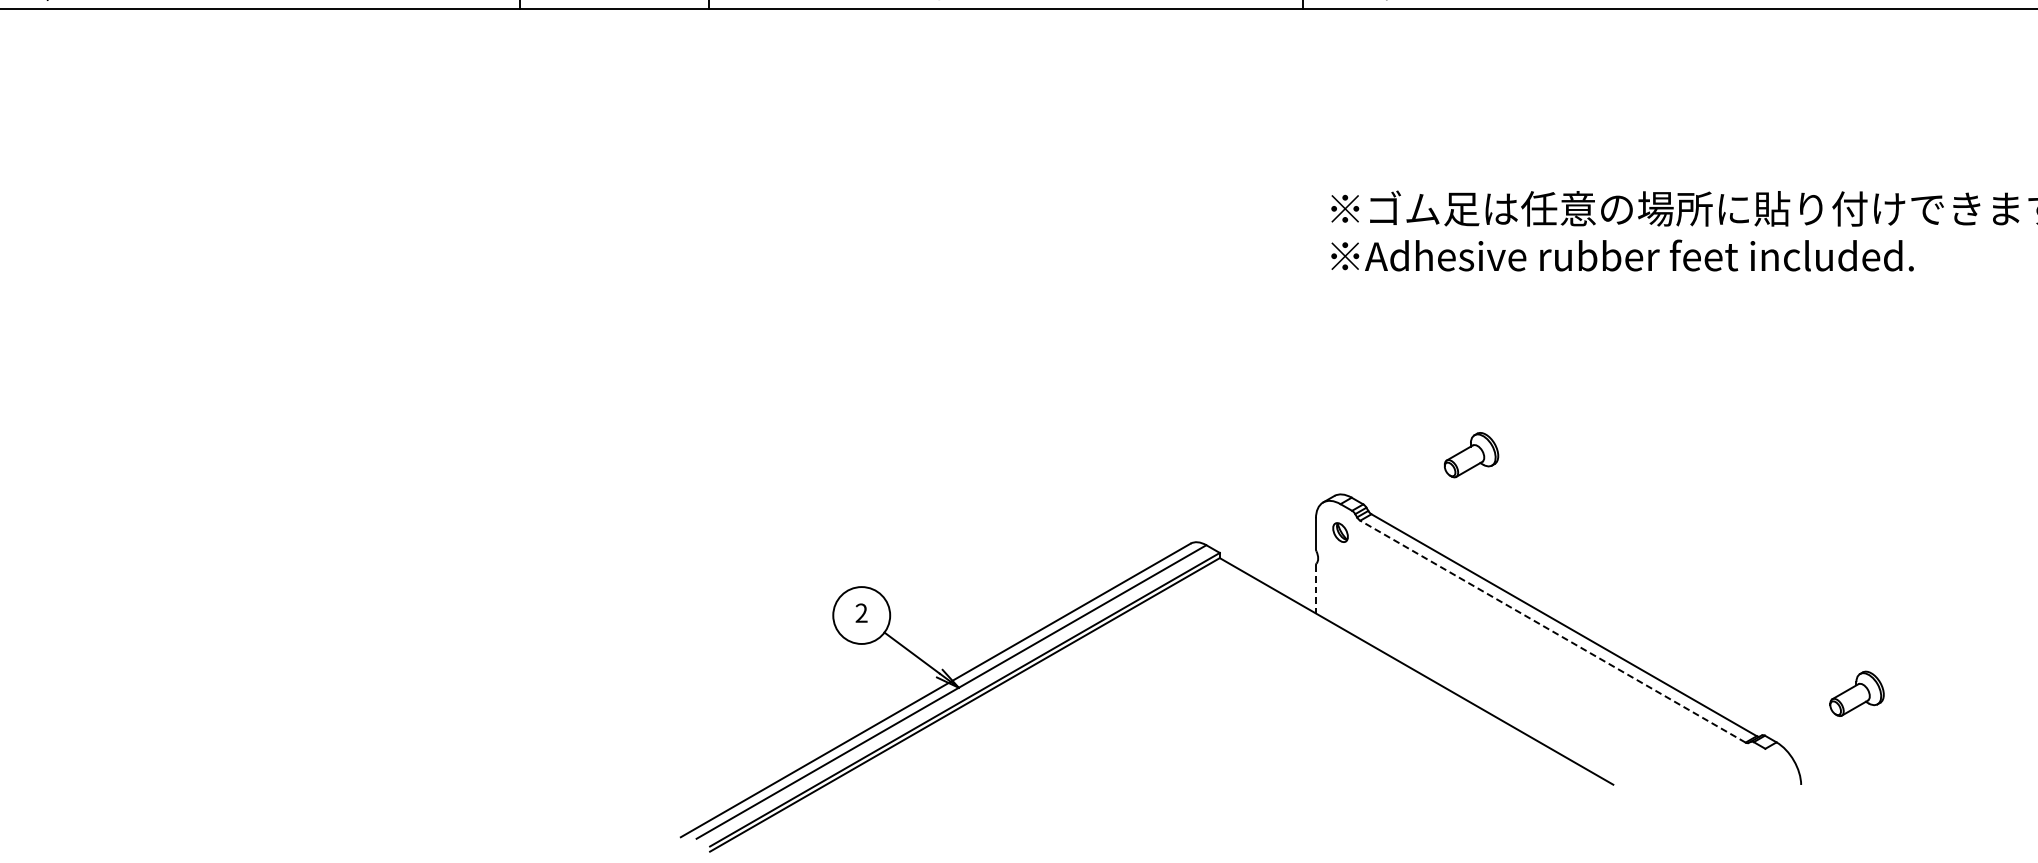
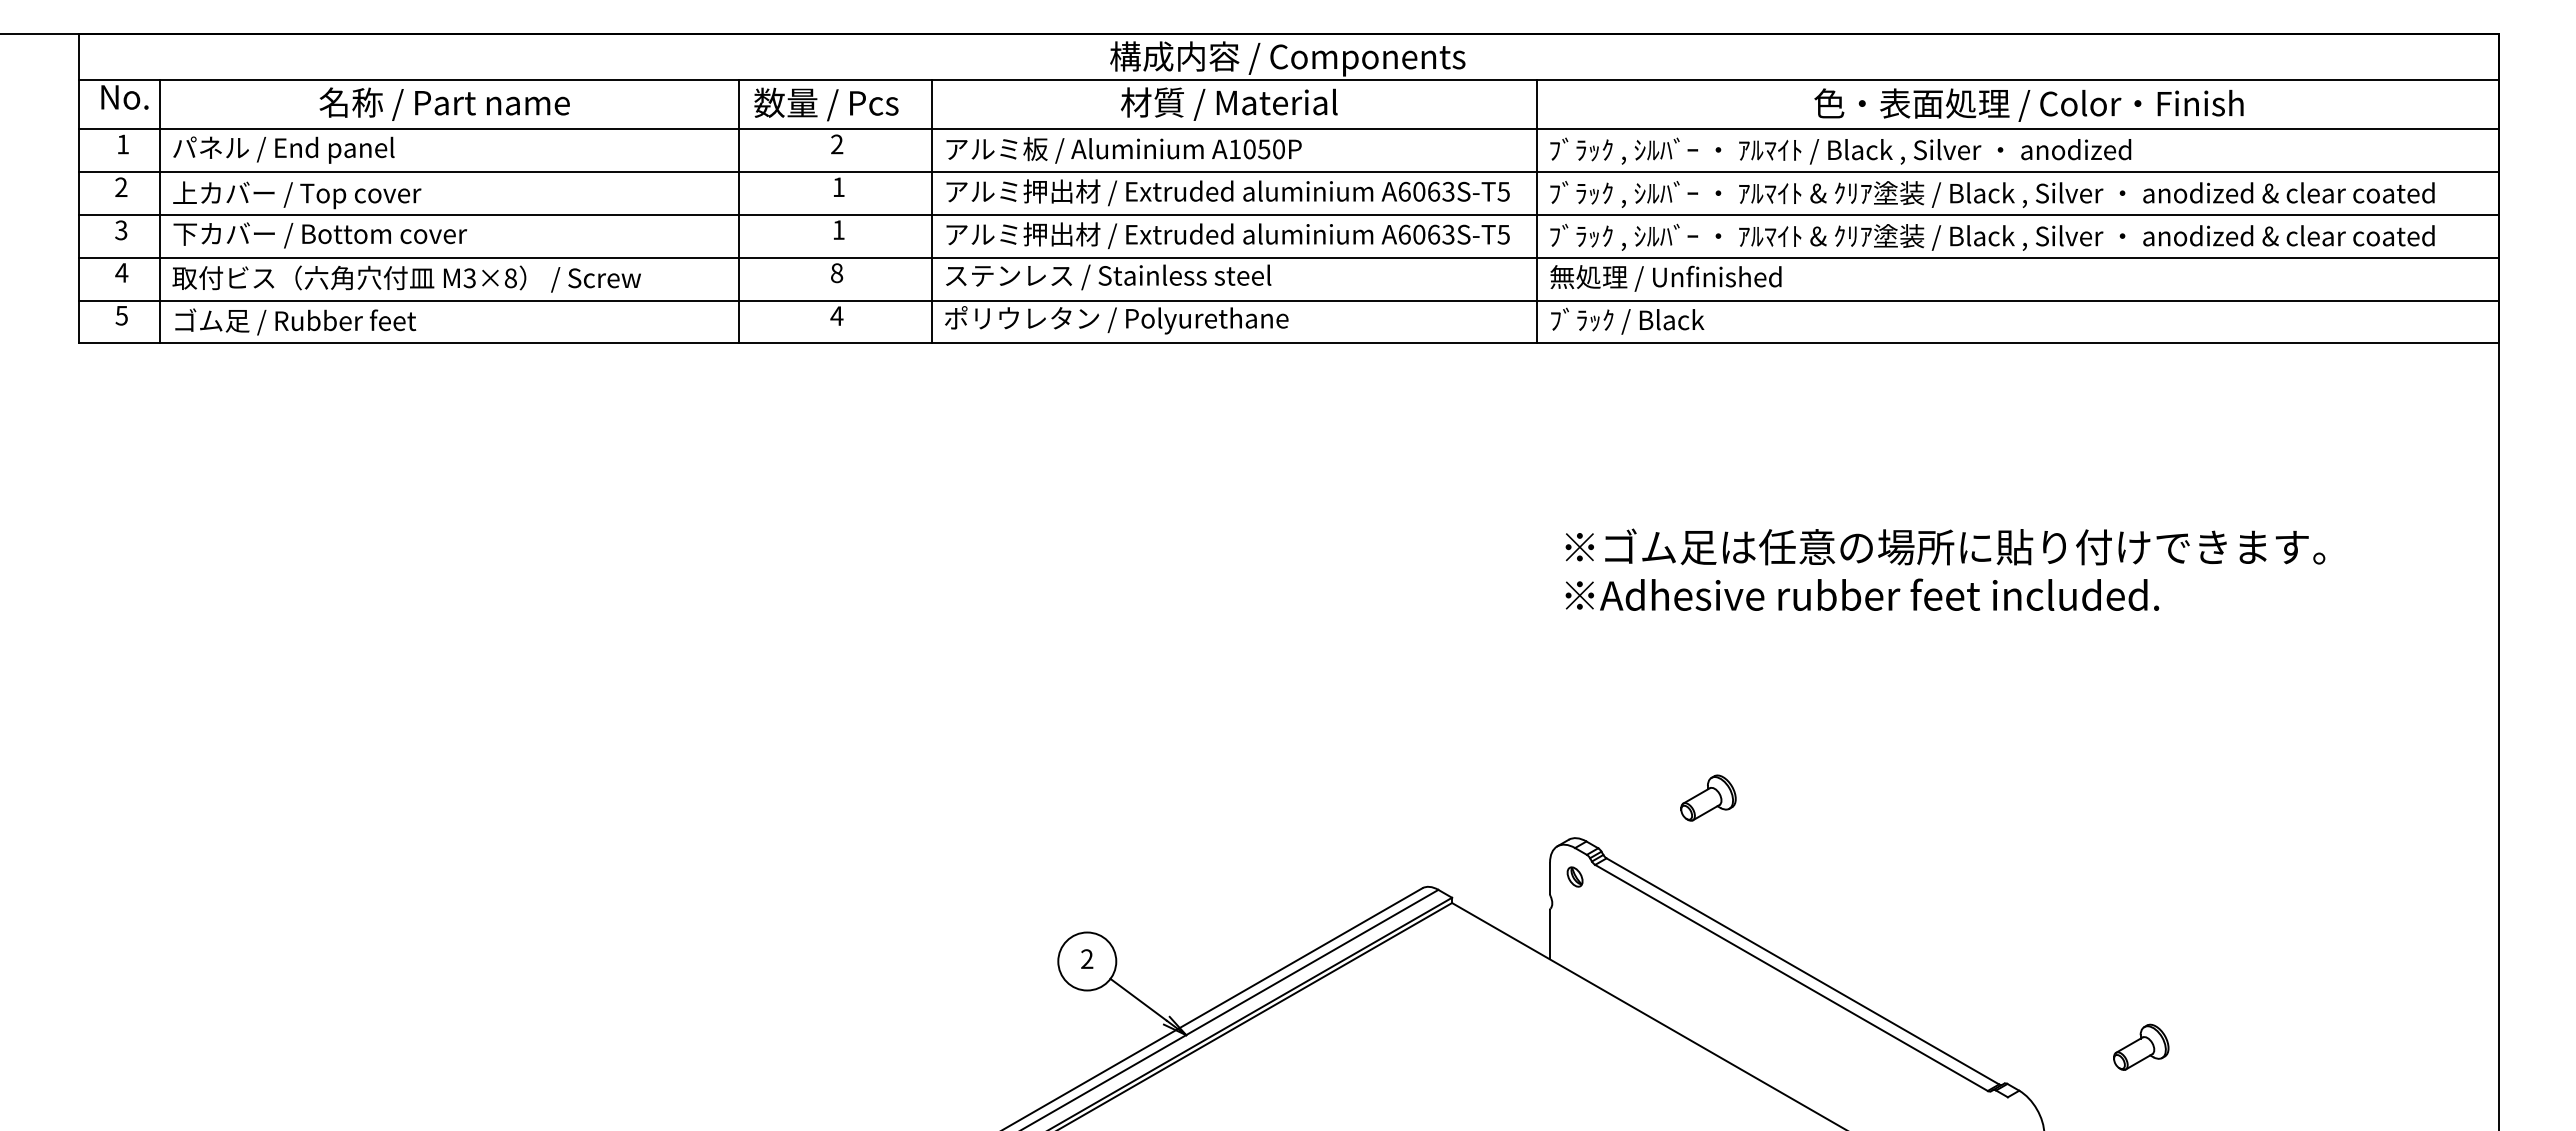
line: (1316, 589) -> (1550, 934), dashed -> solid
line: (1552, 631) -> (1791, 977), dashed -> solid
part: (1857, 693) -> (2141, 1046), moved

